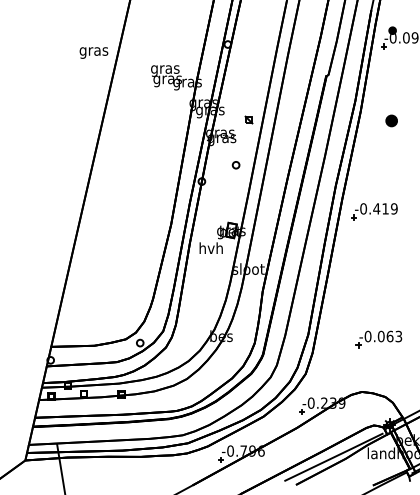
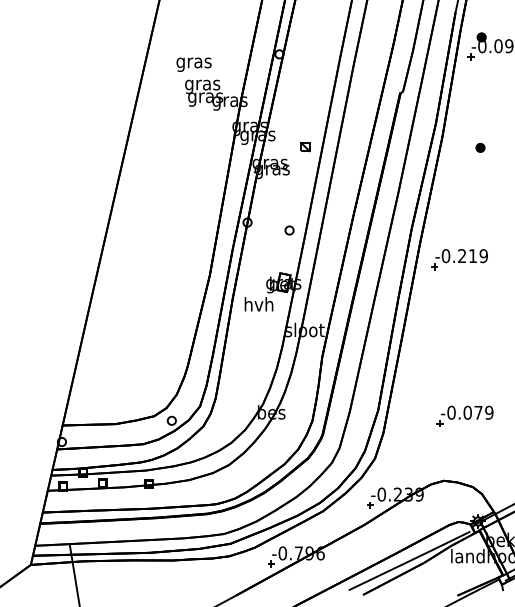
text: (93, 52) -> (193, 64), moved
part: (391, 120) -> (480, 147), size x0.62
part: (236, 165) -> (289, 230), moved
text: (376, 208) -> (461, 255), -0.419 -> -0.219
text: (394, 336) -> (483, 412), -0.063 -> -0.079

